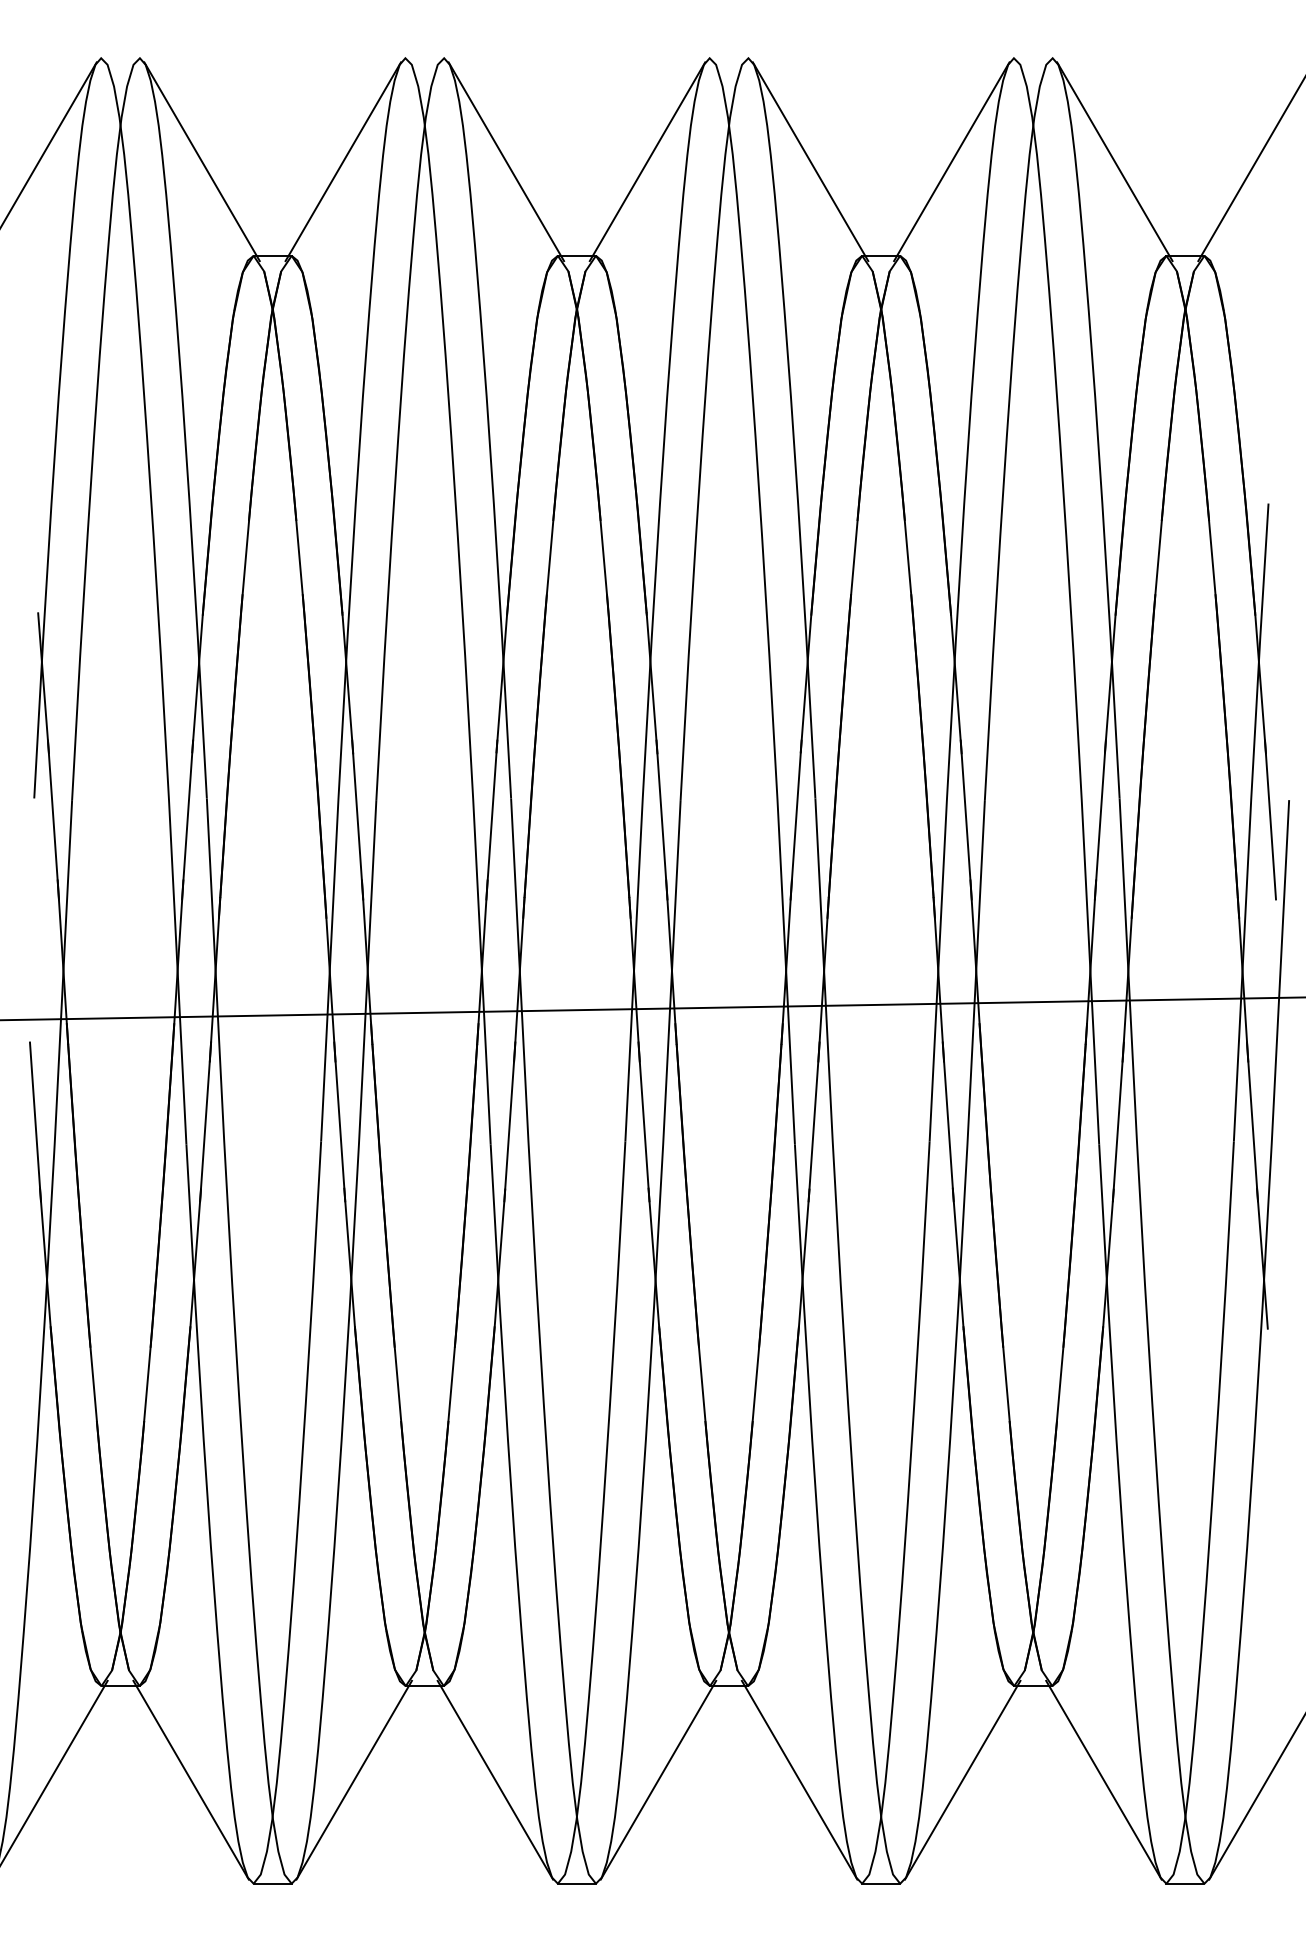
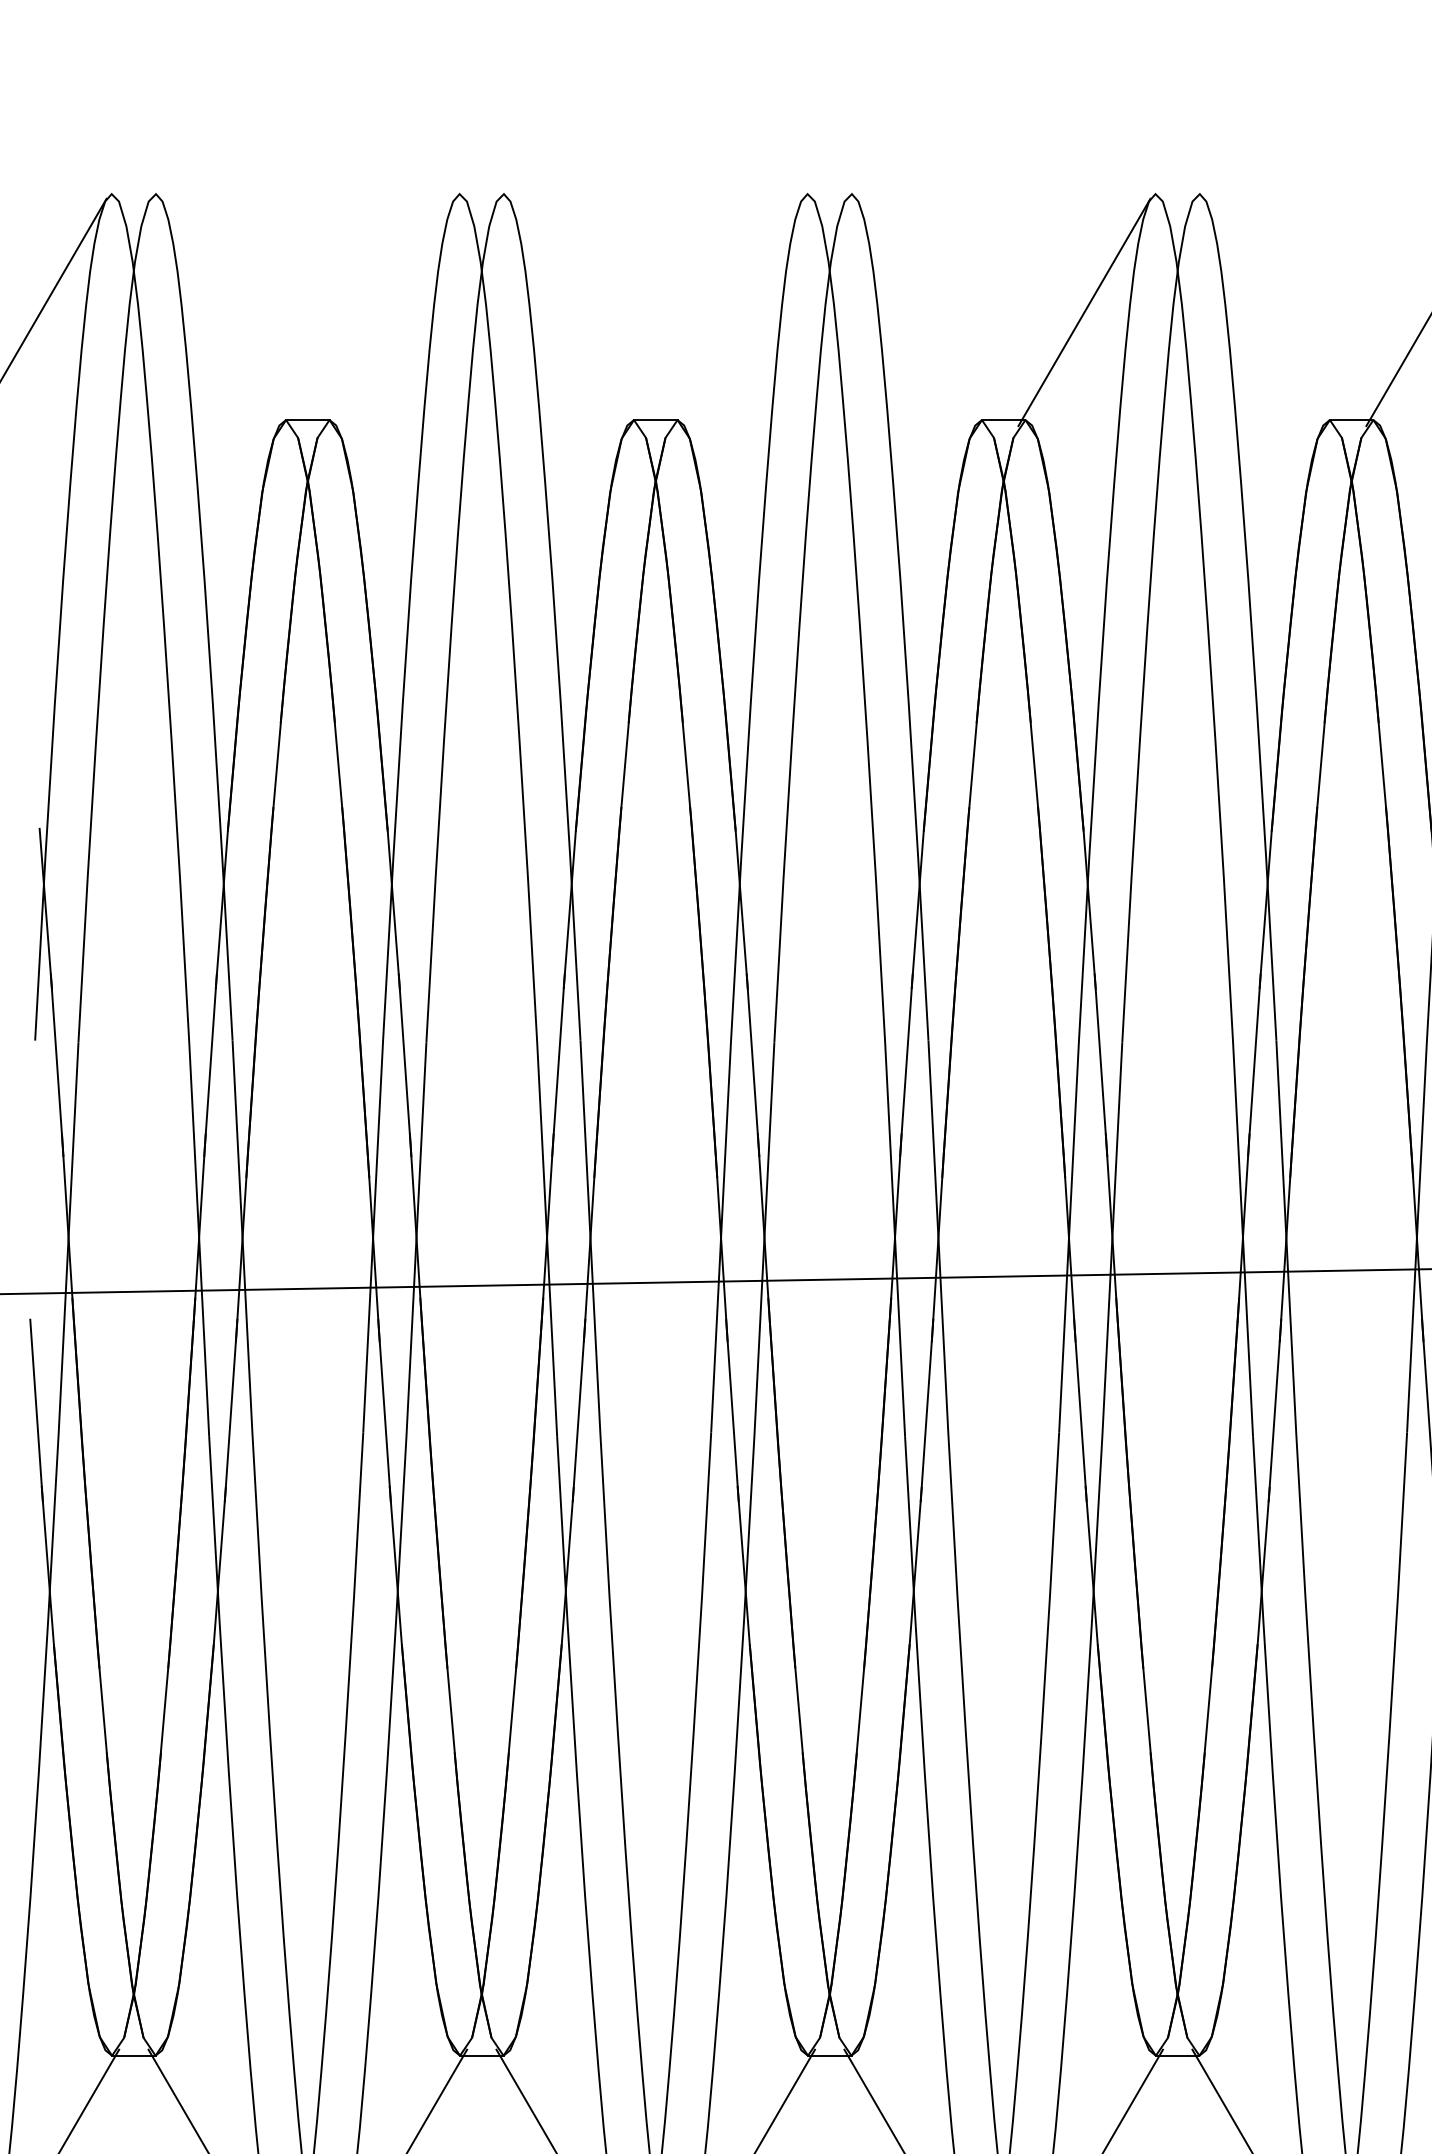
line: (201, 161) -> (226, 312), removed
line: (342, 161) -> (387, 312), removed
line: (506, 161) -> (575, 312), removed
line: (647, 161) -> (736, 312), removed
line: (810, 161) -> (922, 312), removed
line: (1114, 161) -> (1270, 312), removed

